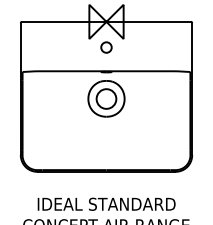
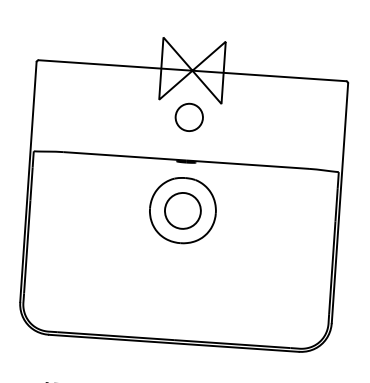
circle: (106, 47) -> (189, 117), size x1.43

